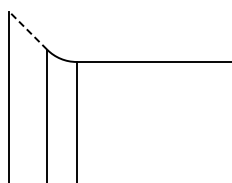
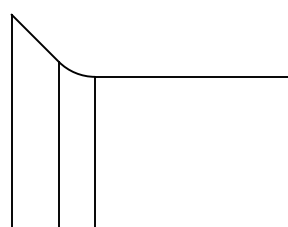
line: (28, 30) -> (35, 37), dashed -> solid

